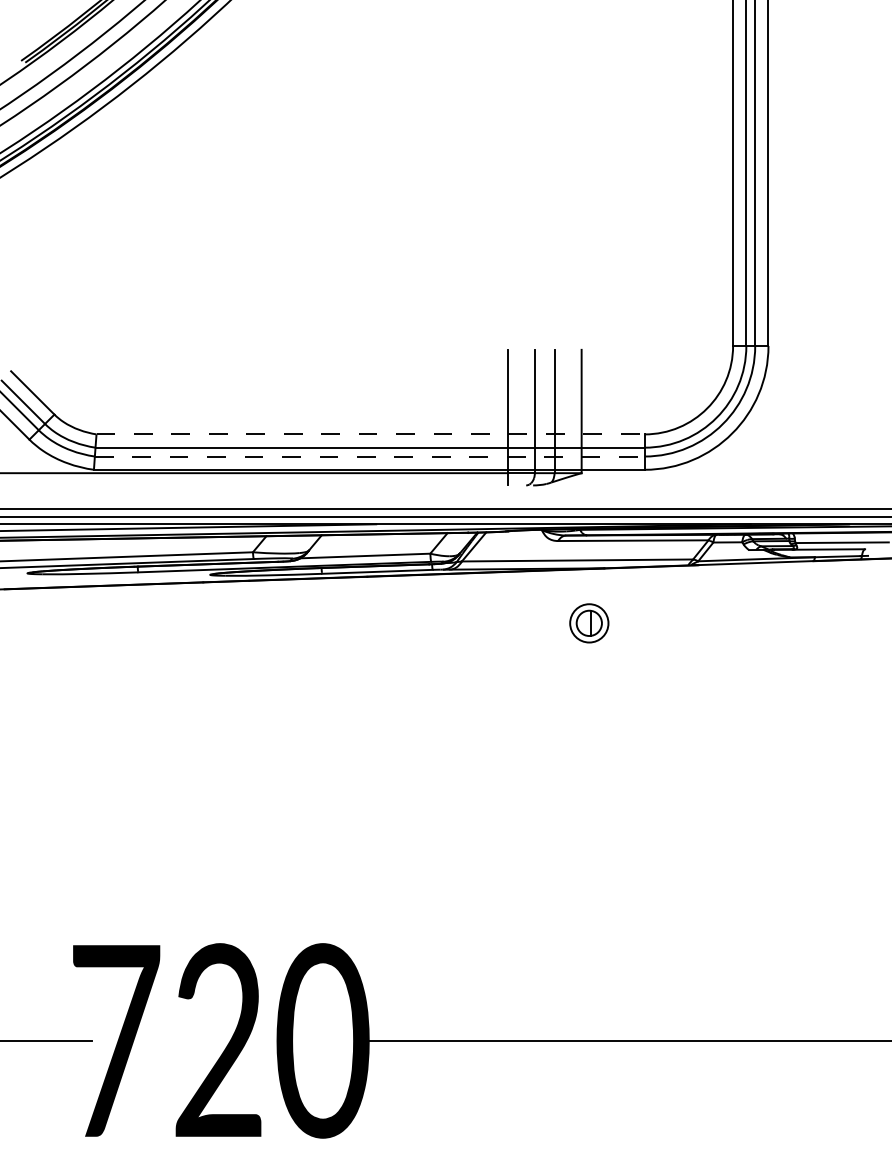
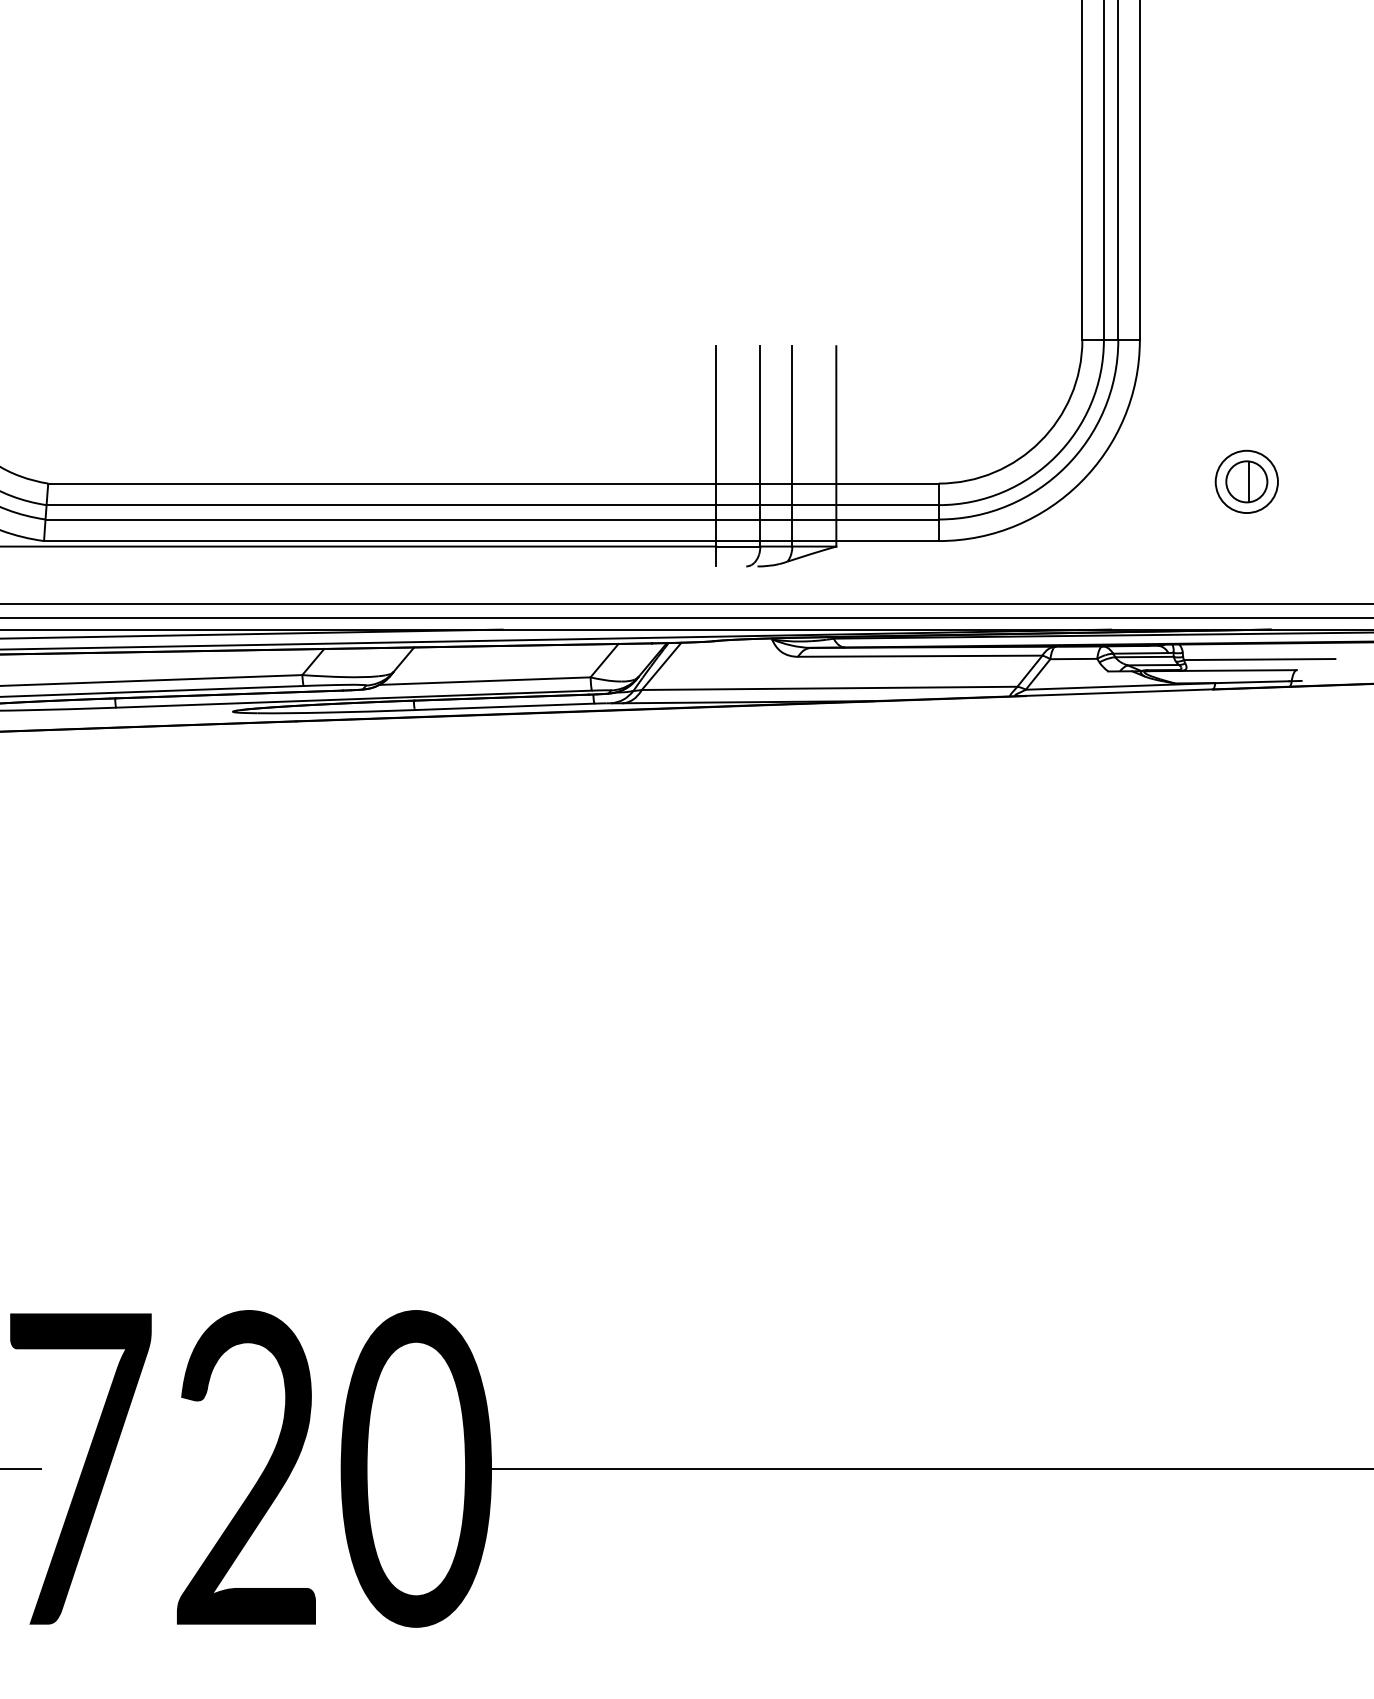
line: (371, 434) -> (494, 483), dashed -> solid
line: (369, 456) -> (491, 519), dashed -> solid
part: (589, 623) -> (1247, 482), moved

